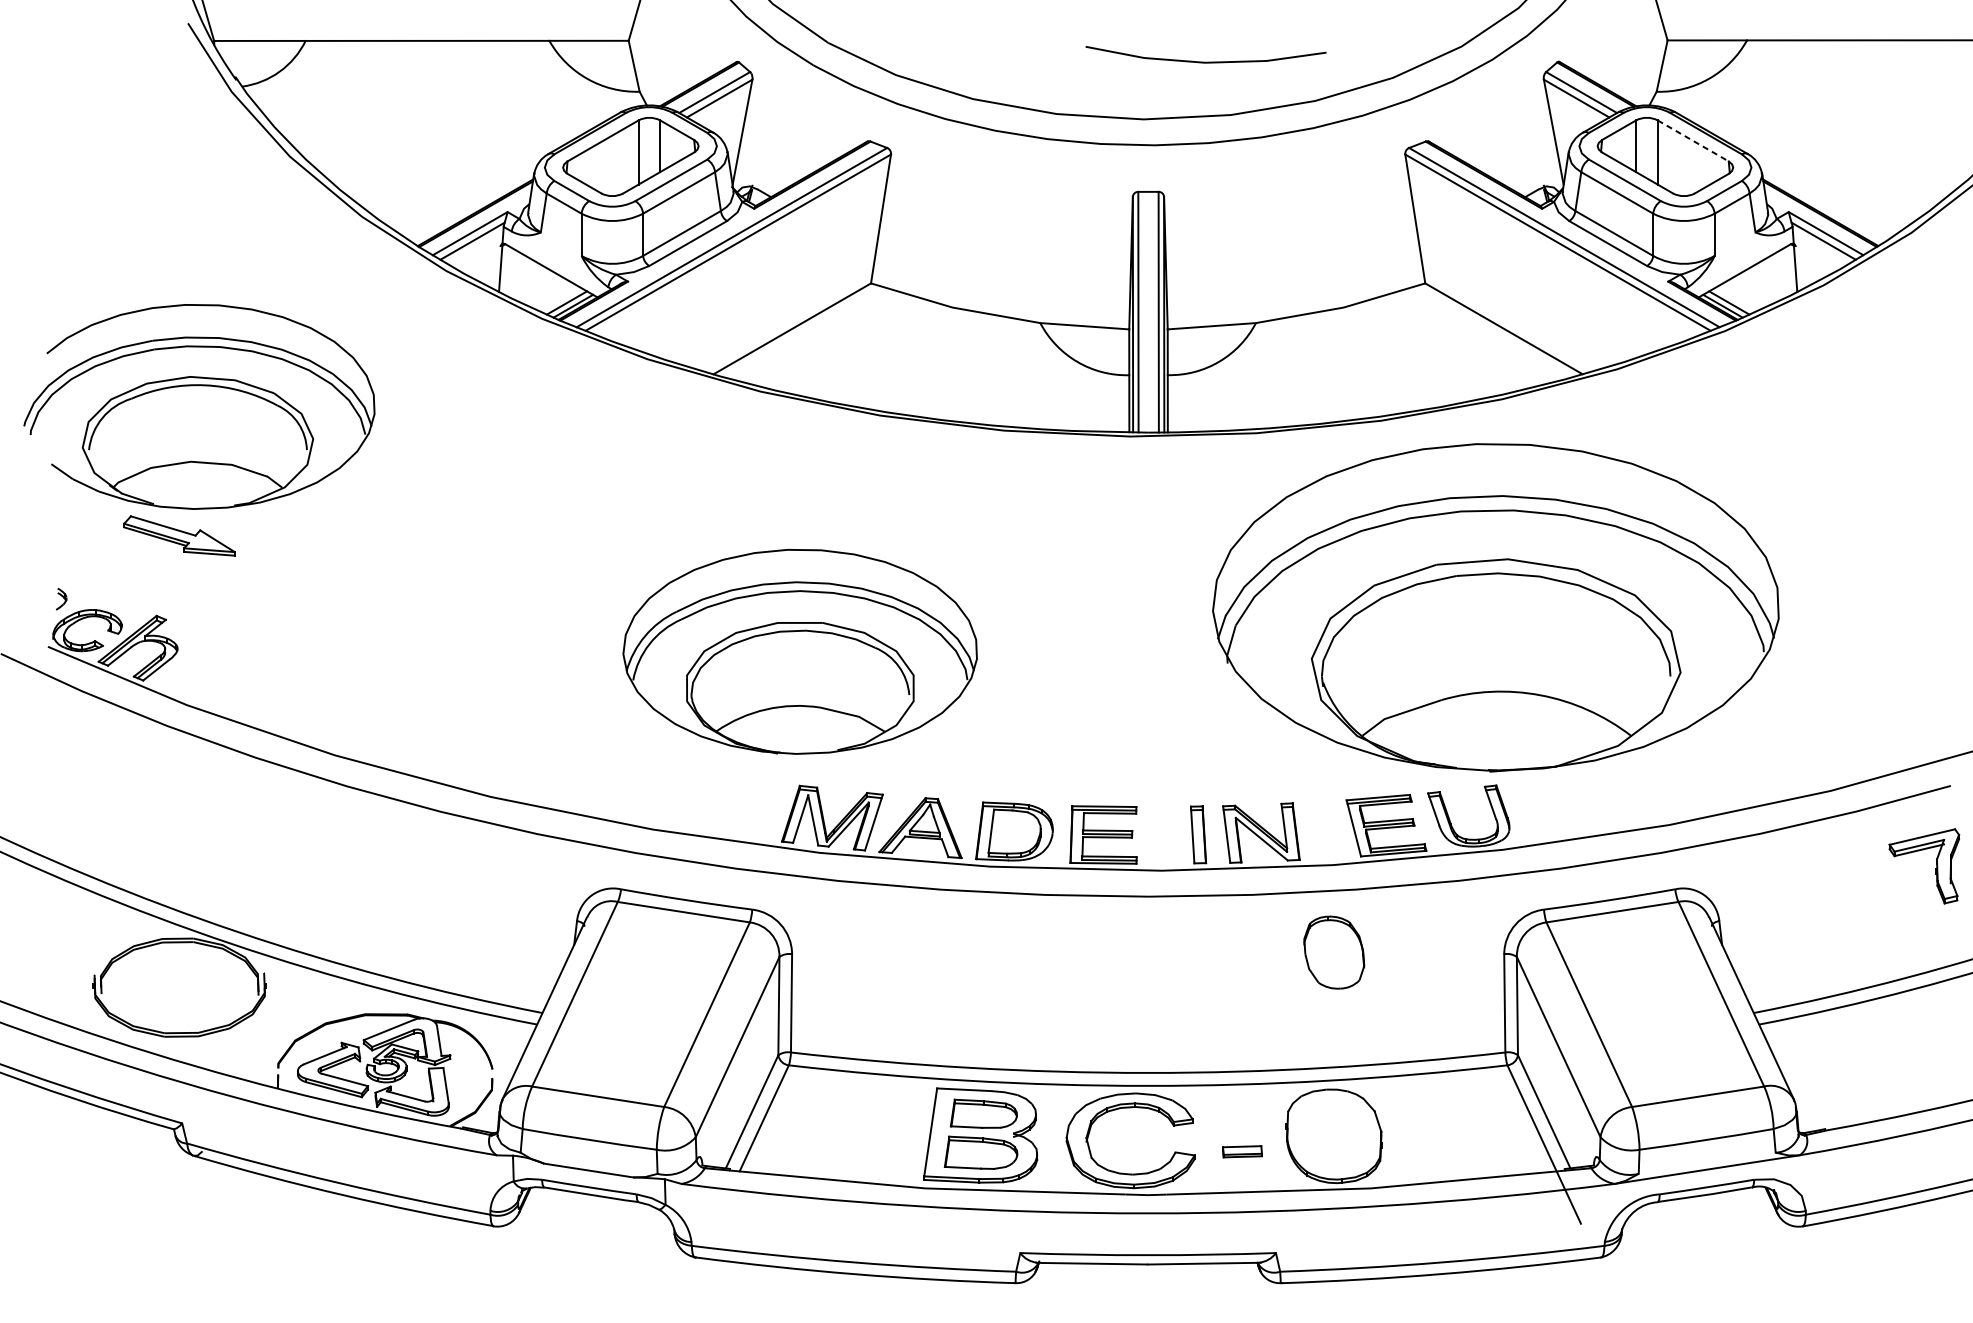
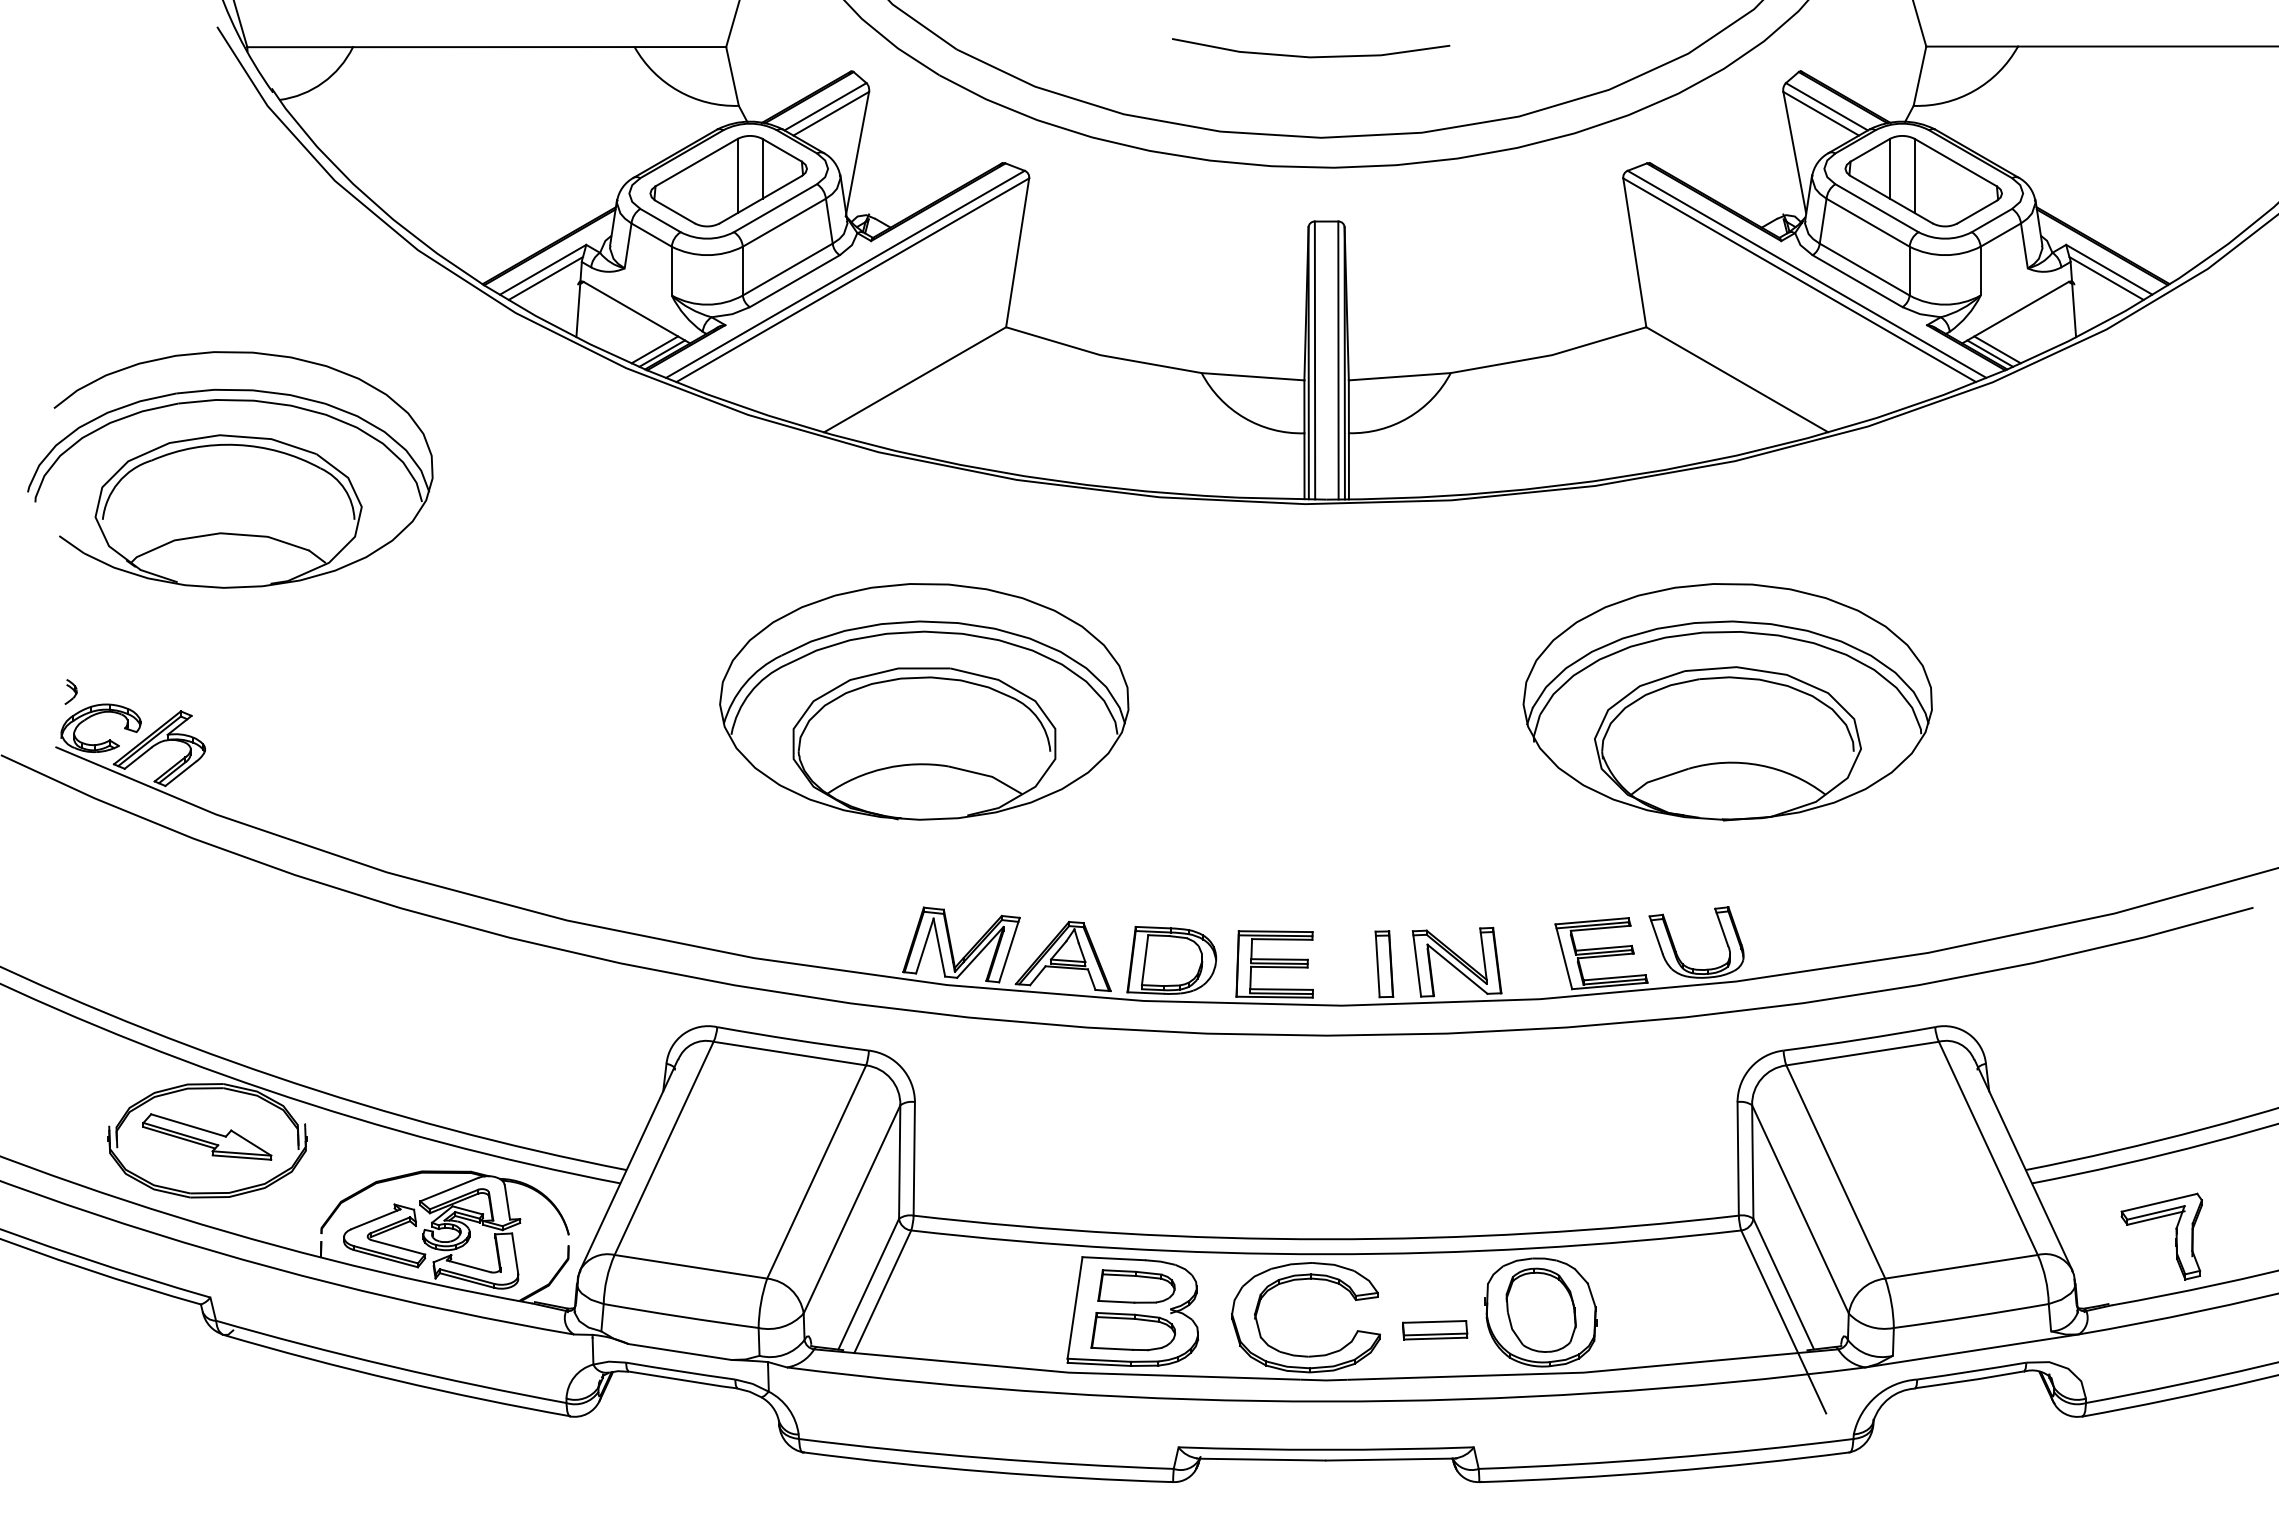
line: (1206, 62) -> (1311, 56), moved
line: (1693, 140) -> (1956, 162), dashed -> solid
part: (179, 535) -> (207, 1136), moved
part: (1495, 608) -> (1727, 702), size x0.62
part: (800, 651) -> (924, 701), moved
part: (1936, 866) -> (2175, 1236), moved
part: (1333, 951) -> (1540, 1309), moved
part: (1242, 1151) -> (1435, 1330), size x1.43

